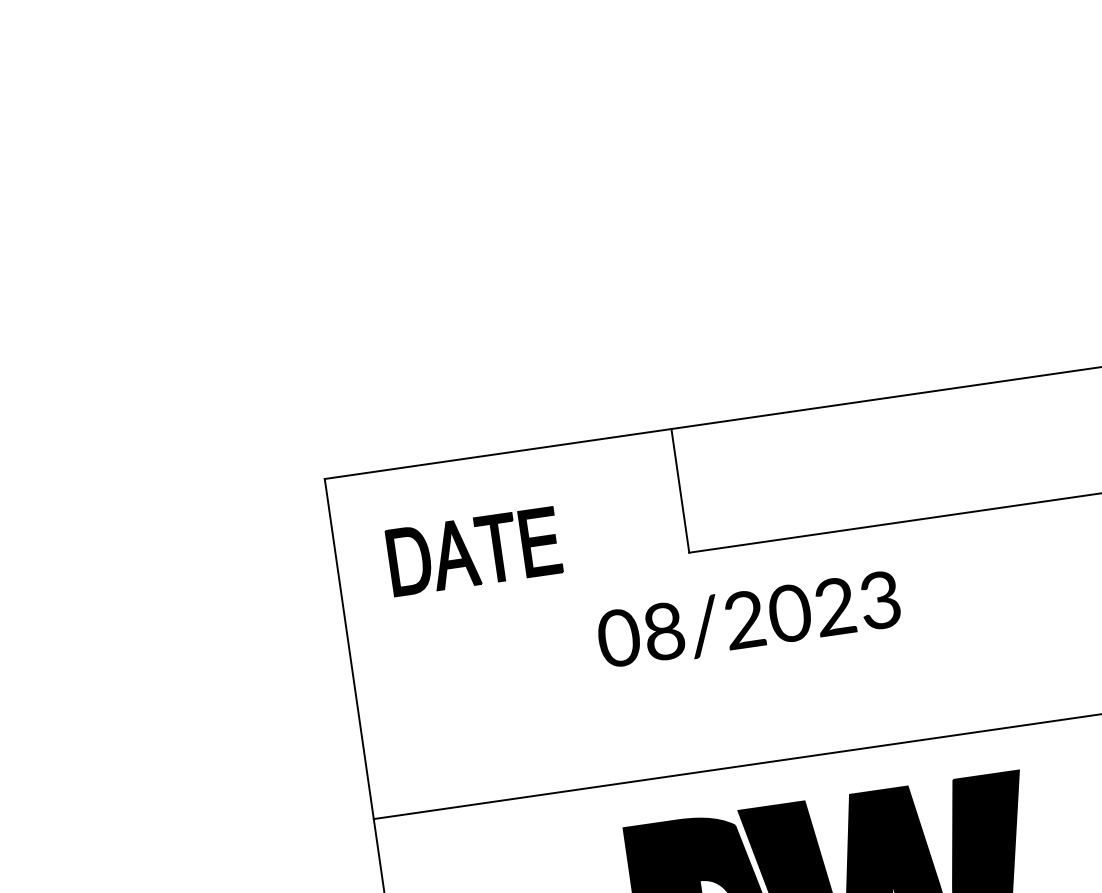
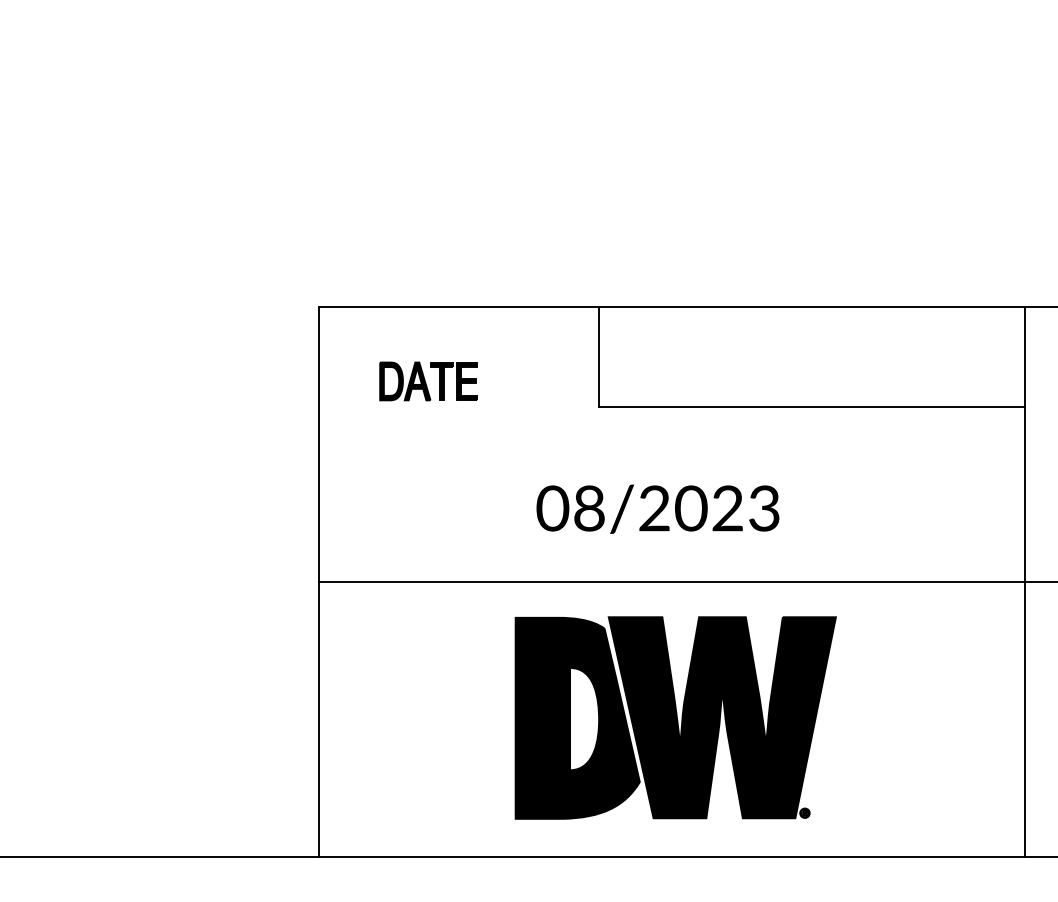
part: (473, 551) -> (428, 381), size x0.71
text: (748, 619) -> (657, 508), moved

